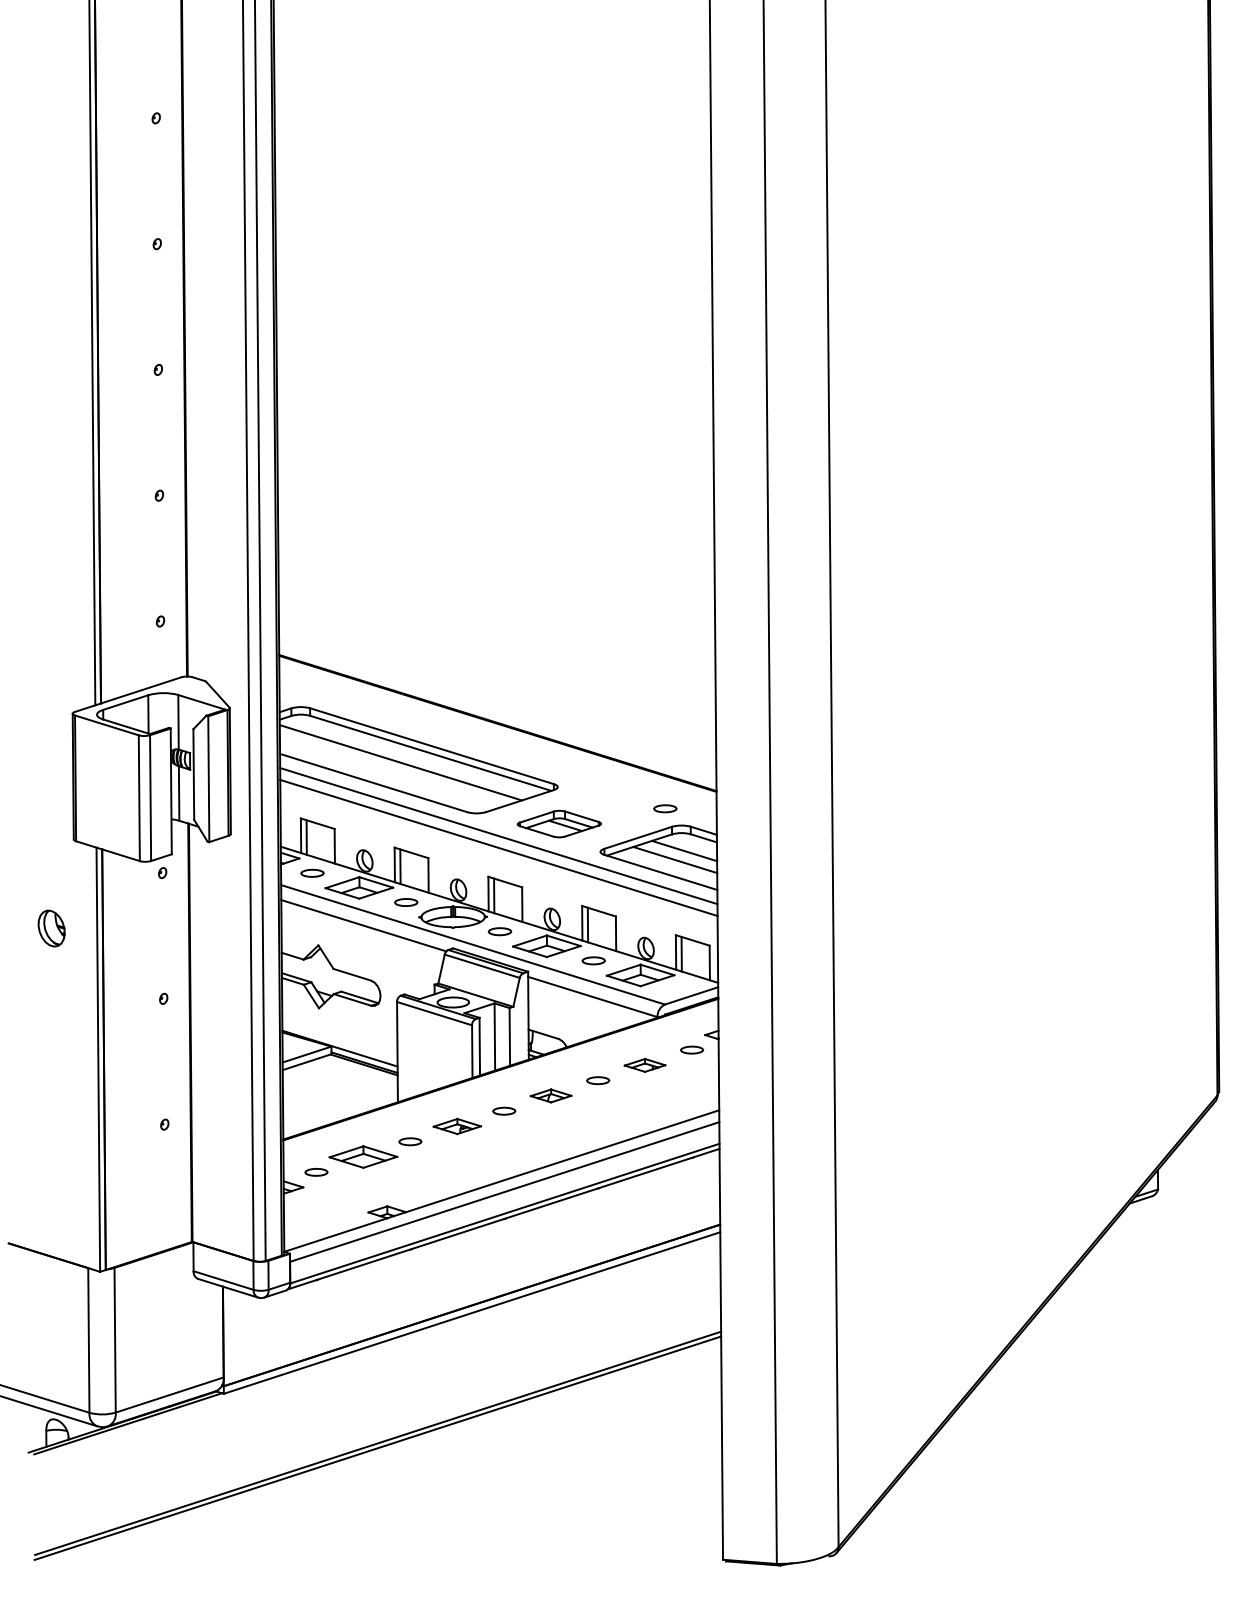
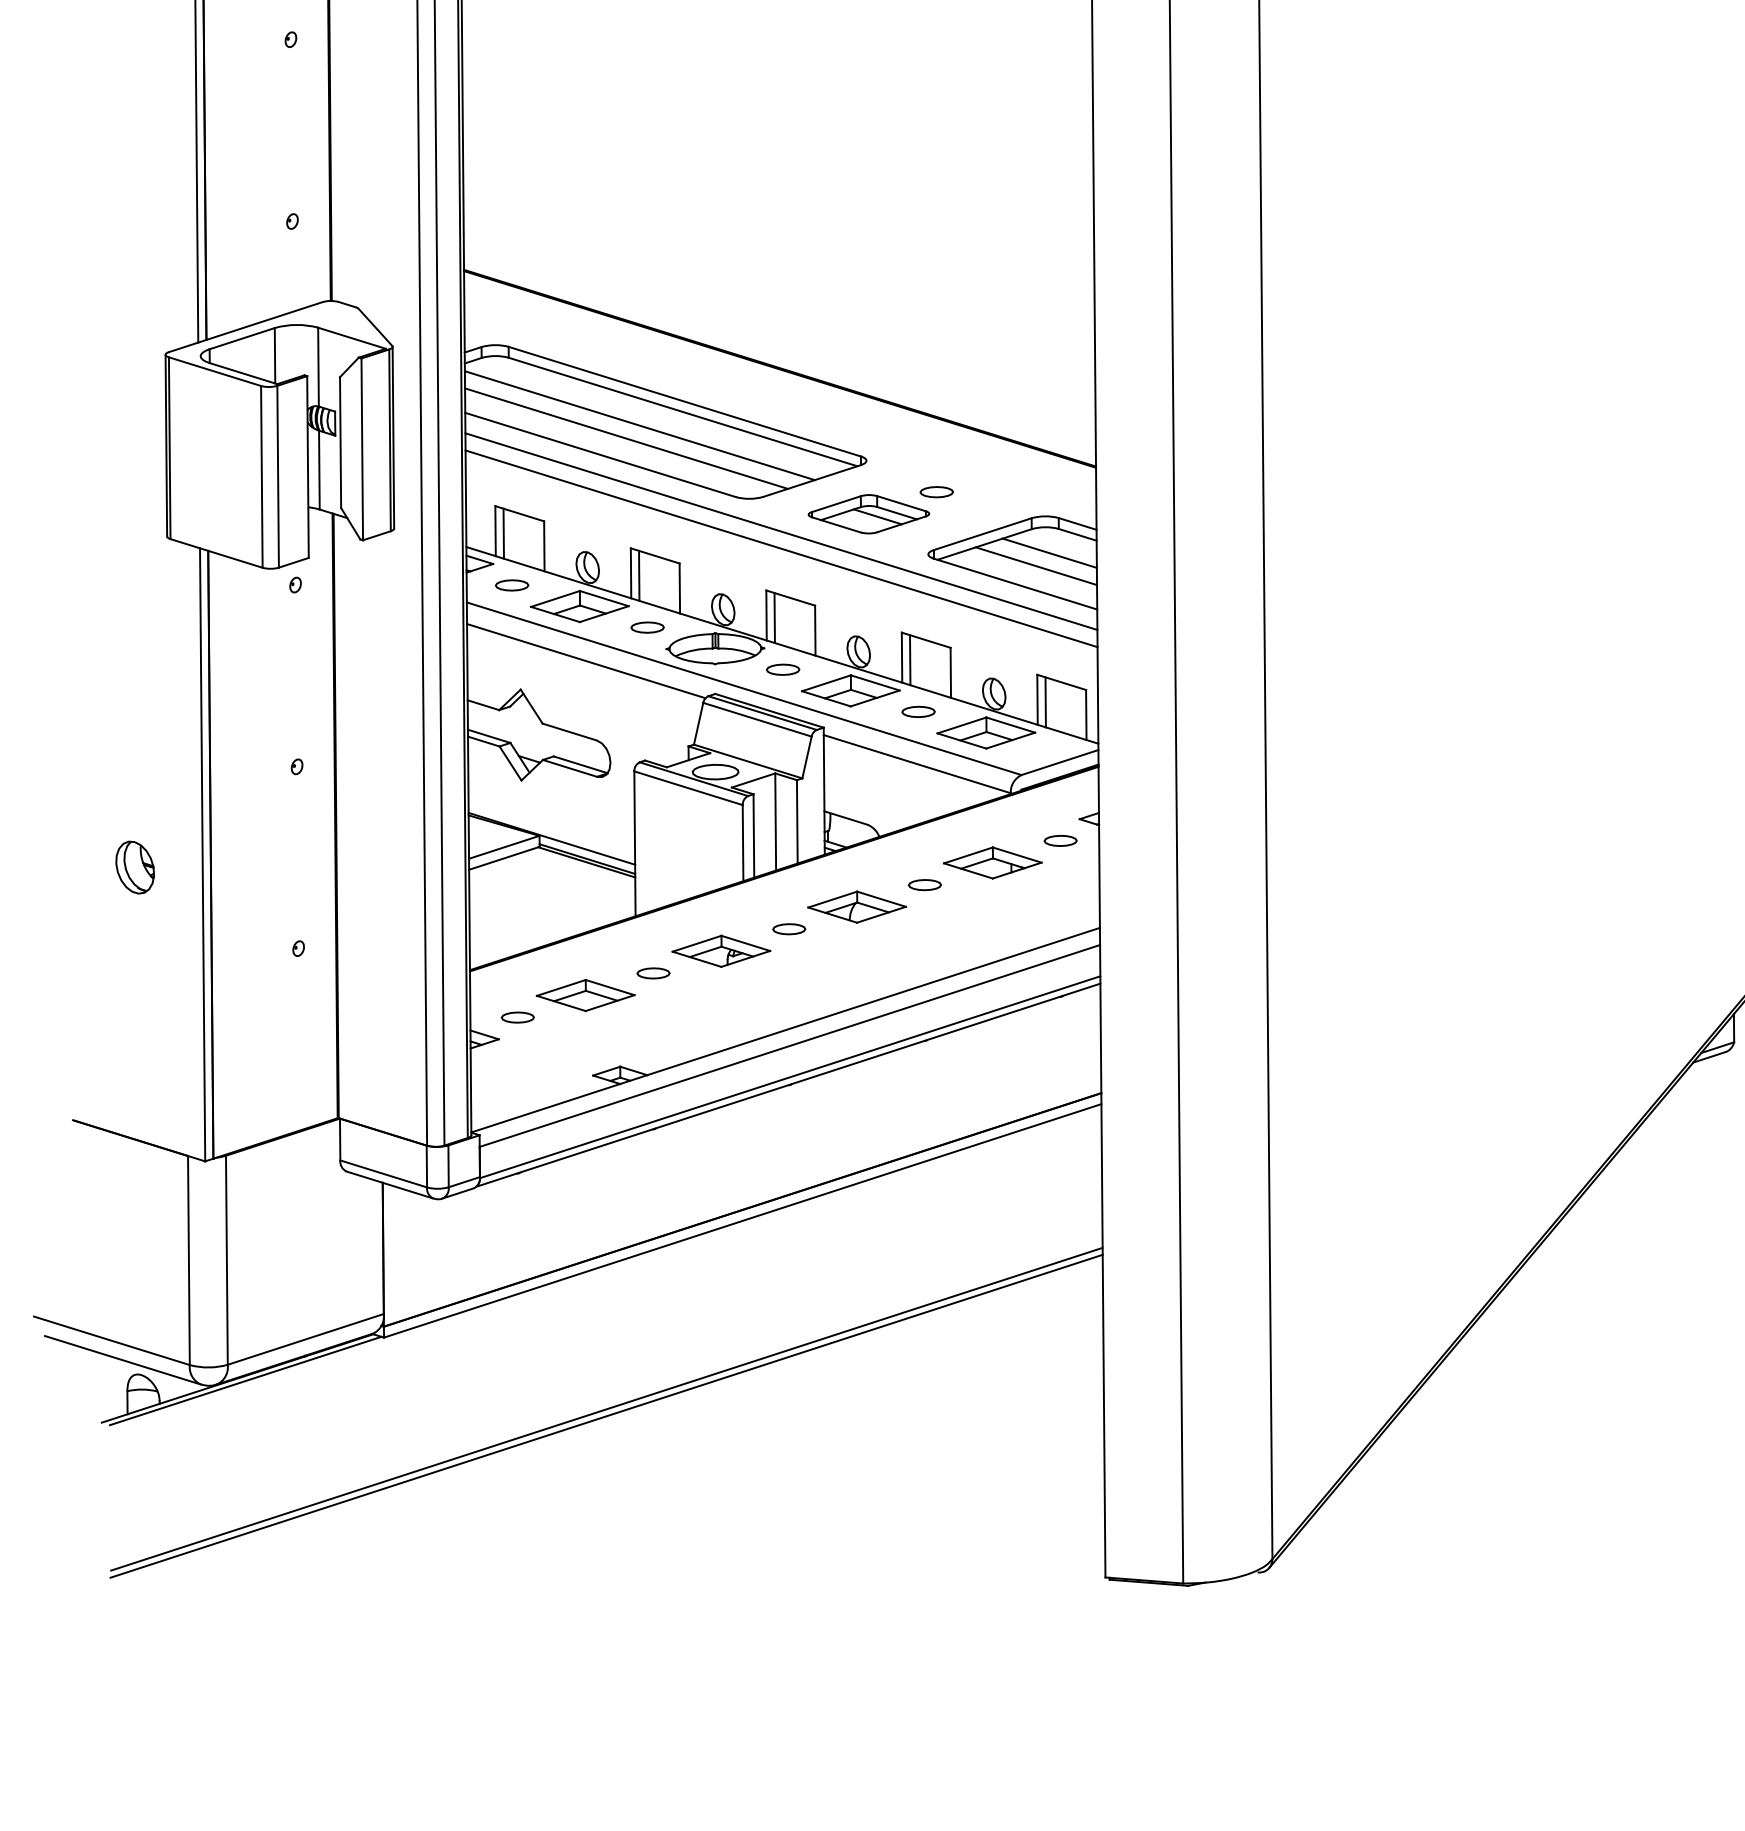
line: (391, 771) -> (626, 438), added
part: (665, 808) -> (937, 491), moved
part: (51, 928) -> (134, 867), moved
part: (644, 1065) -> (991, 863), size x1.67
part: (550, 1095) -> (856, 906), size x1.67
part: (457, 1126) -> (721, 951), size x1.43

